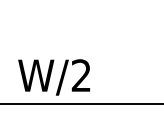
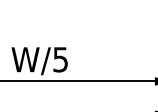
text: (81, 75) -> (60, 59), W/2 -> W/5

